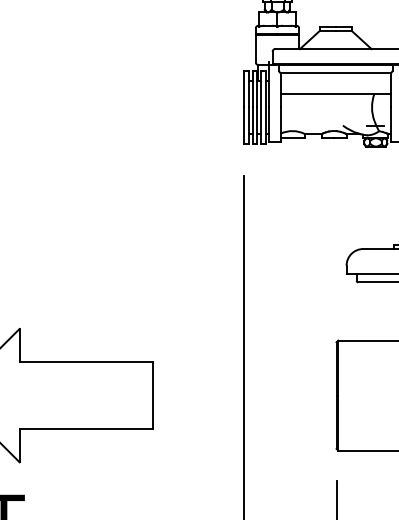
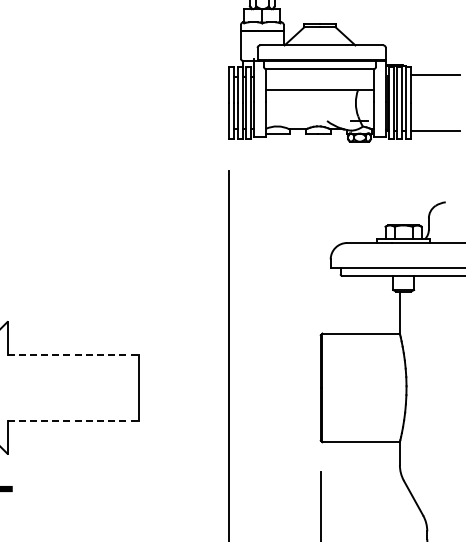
line: (86, 361) -> (73, 354), solid -> dashed
line: (86, 428) -> (73, 420), solid -> dashed

